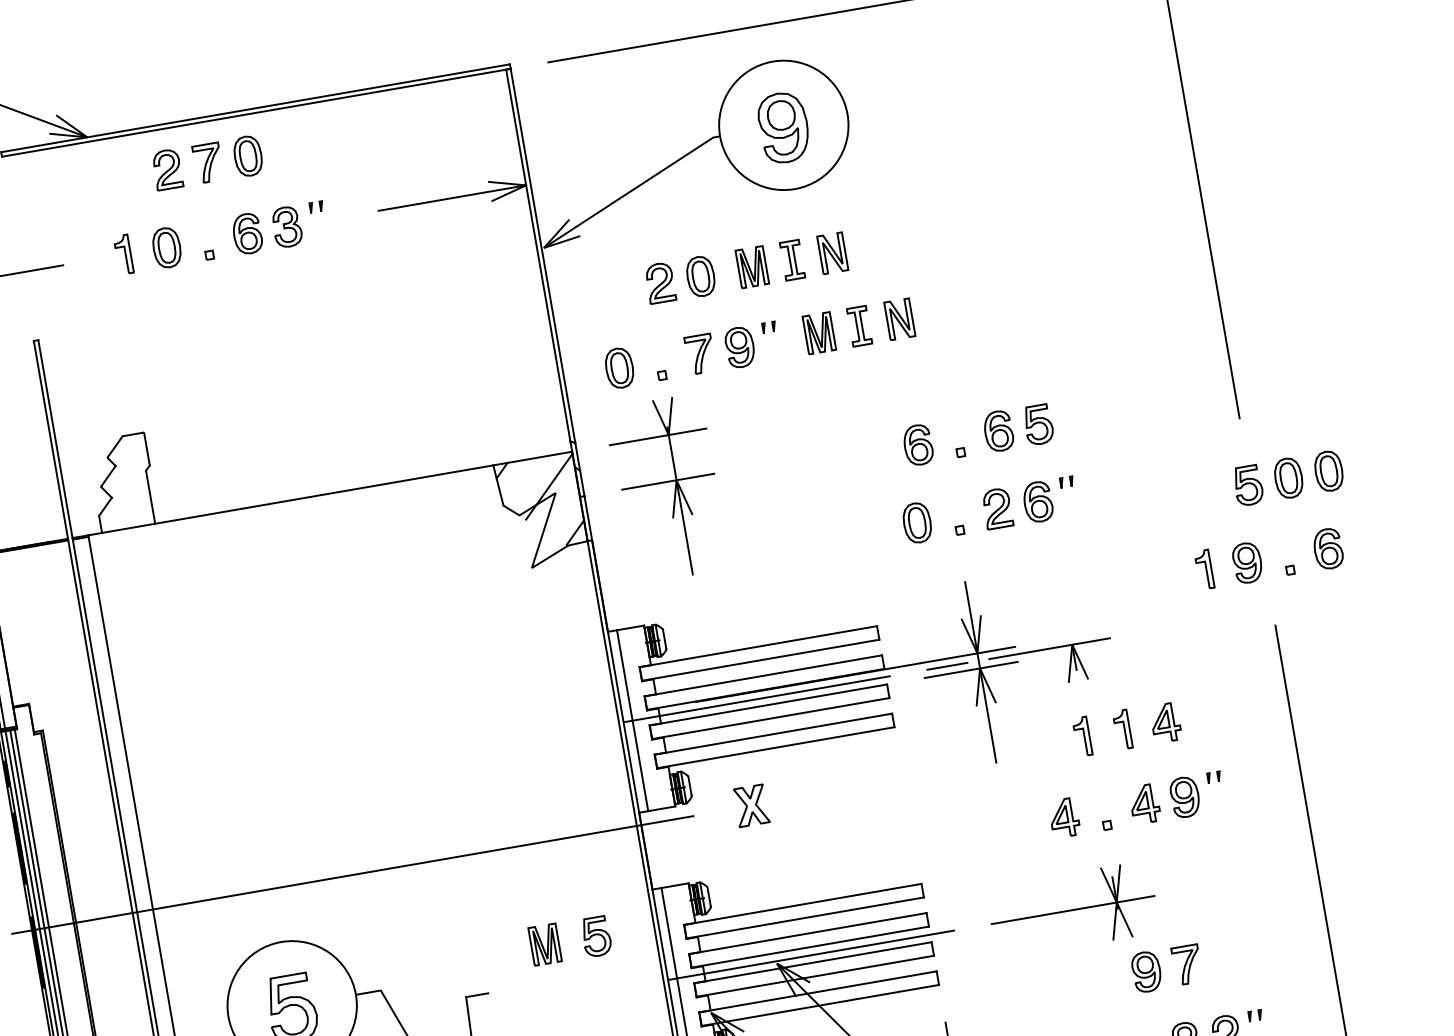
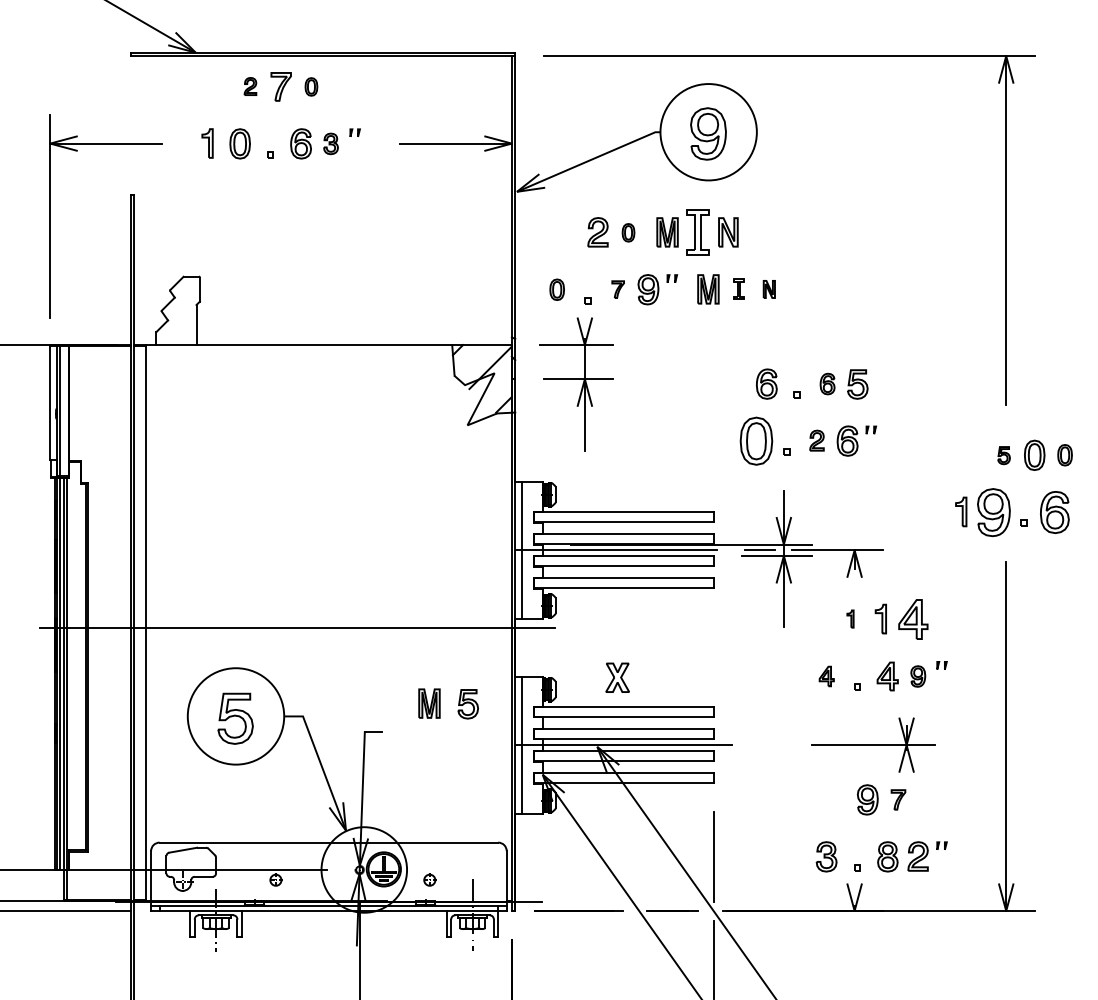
part: (248, 155) -> (311, 86), size x0.6
part: (167, 169) -> (250, 86), size x0.6
part: (286, 226) -> (330, 143), size x0.7
part: (791, 260) -> (697, 232), size x1.6
part: (700, 276) -> (628, 232), size x0.6
part: (900, 319) -> (769, 289), size x0.6
part: (859, 326) -> (738, 289), size x0.7
part: (699, 354) -> (617, 289), size x0.6
part: (618, 368) -> (556, 289), size x0.7
part: (998, 430) -> (827, 383), size x0.7
part: (1327, 470) -> (1064, 454), size x0.7
part: (1247, 485) -> (1003, 455), size x0.6
part: (996, 508) -> (816, 440), size x0.7
part: (916, 522) -> (755, 440), size x1.6
part: (1327, 547) -> (1054, 511), size x1.4
part: (1247, 561) -> (993, 511), size x1.6
part: (1165, 722) -> (913, 619), size x1.4
part: (1082, 735) -> (850, 618), size x0.6
part: (1185, 797) -> (918, 676), size x0.7
part: (751, 805) -> (617, 677), moved
part: (1063, 818) -> (826, 676), size x0.7
part: (1072, 909) -> (873, 744), moved
part: (1187, 964) -> (898, 799), size x0.7

